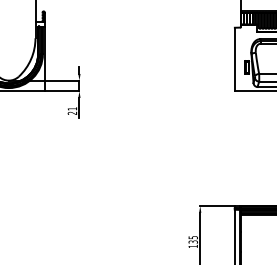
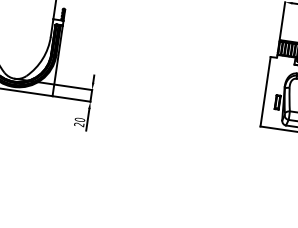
text: (72, 108) -> (80, 119), 21 -> 20

